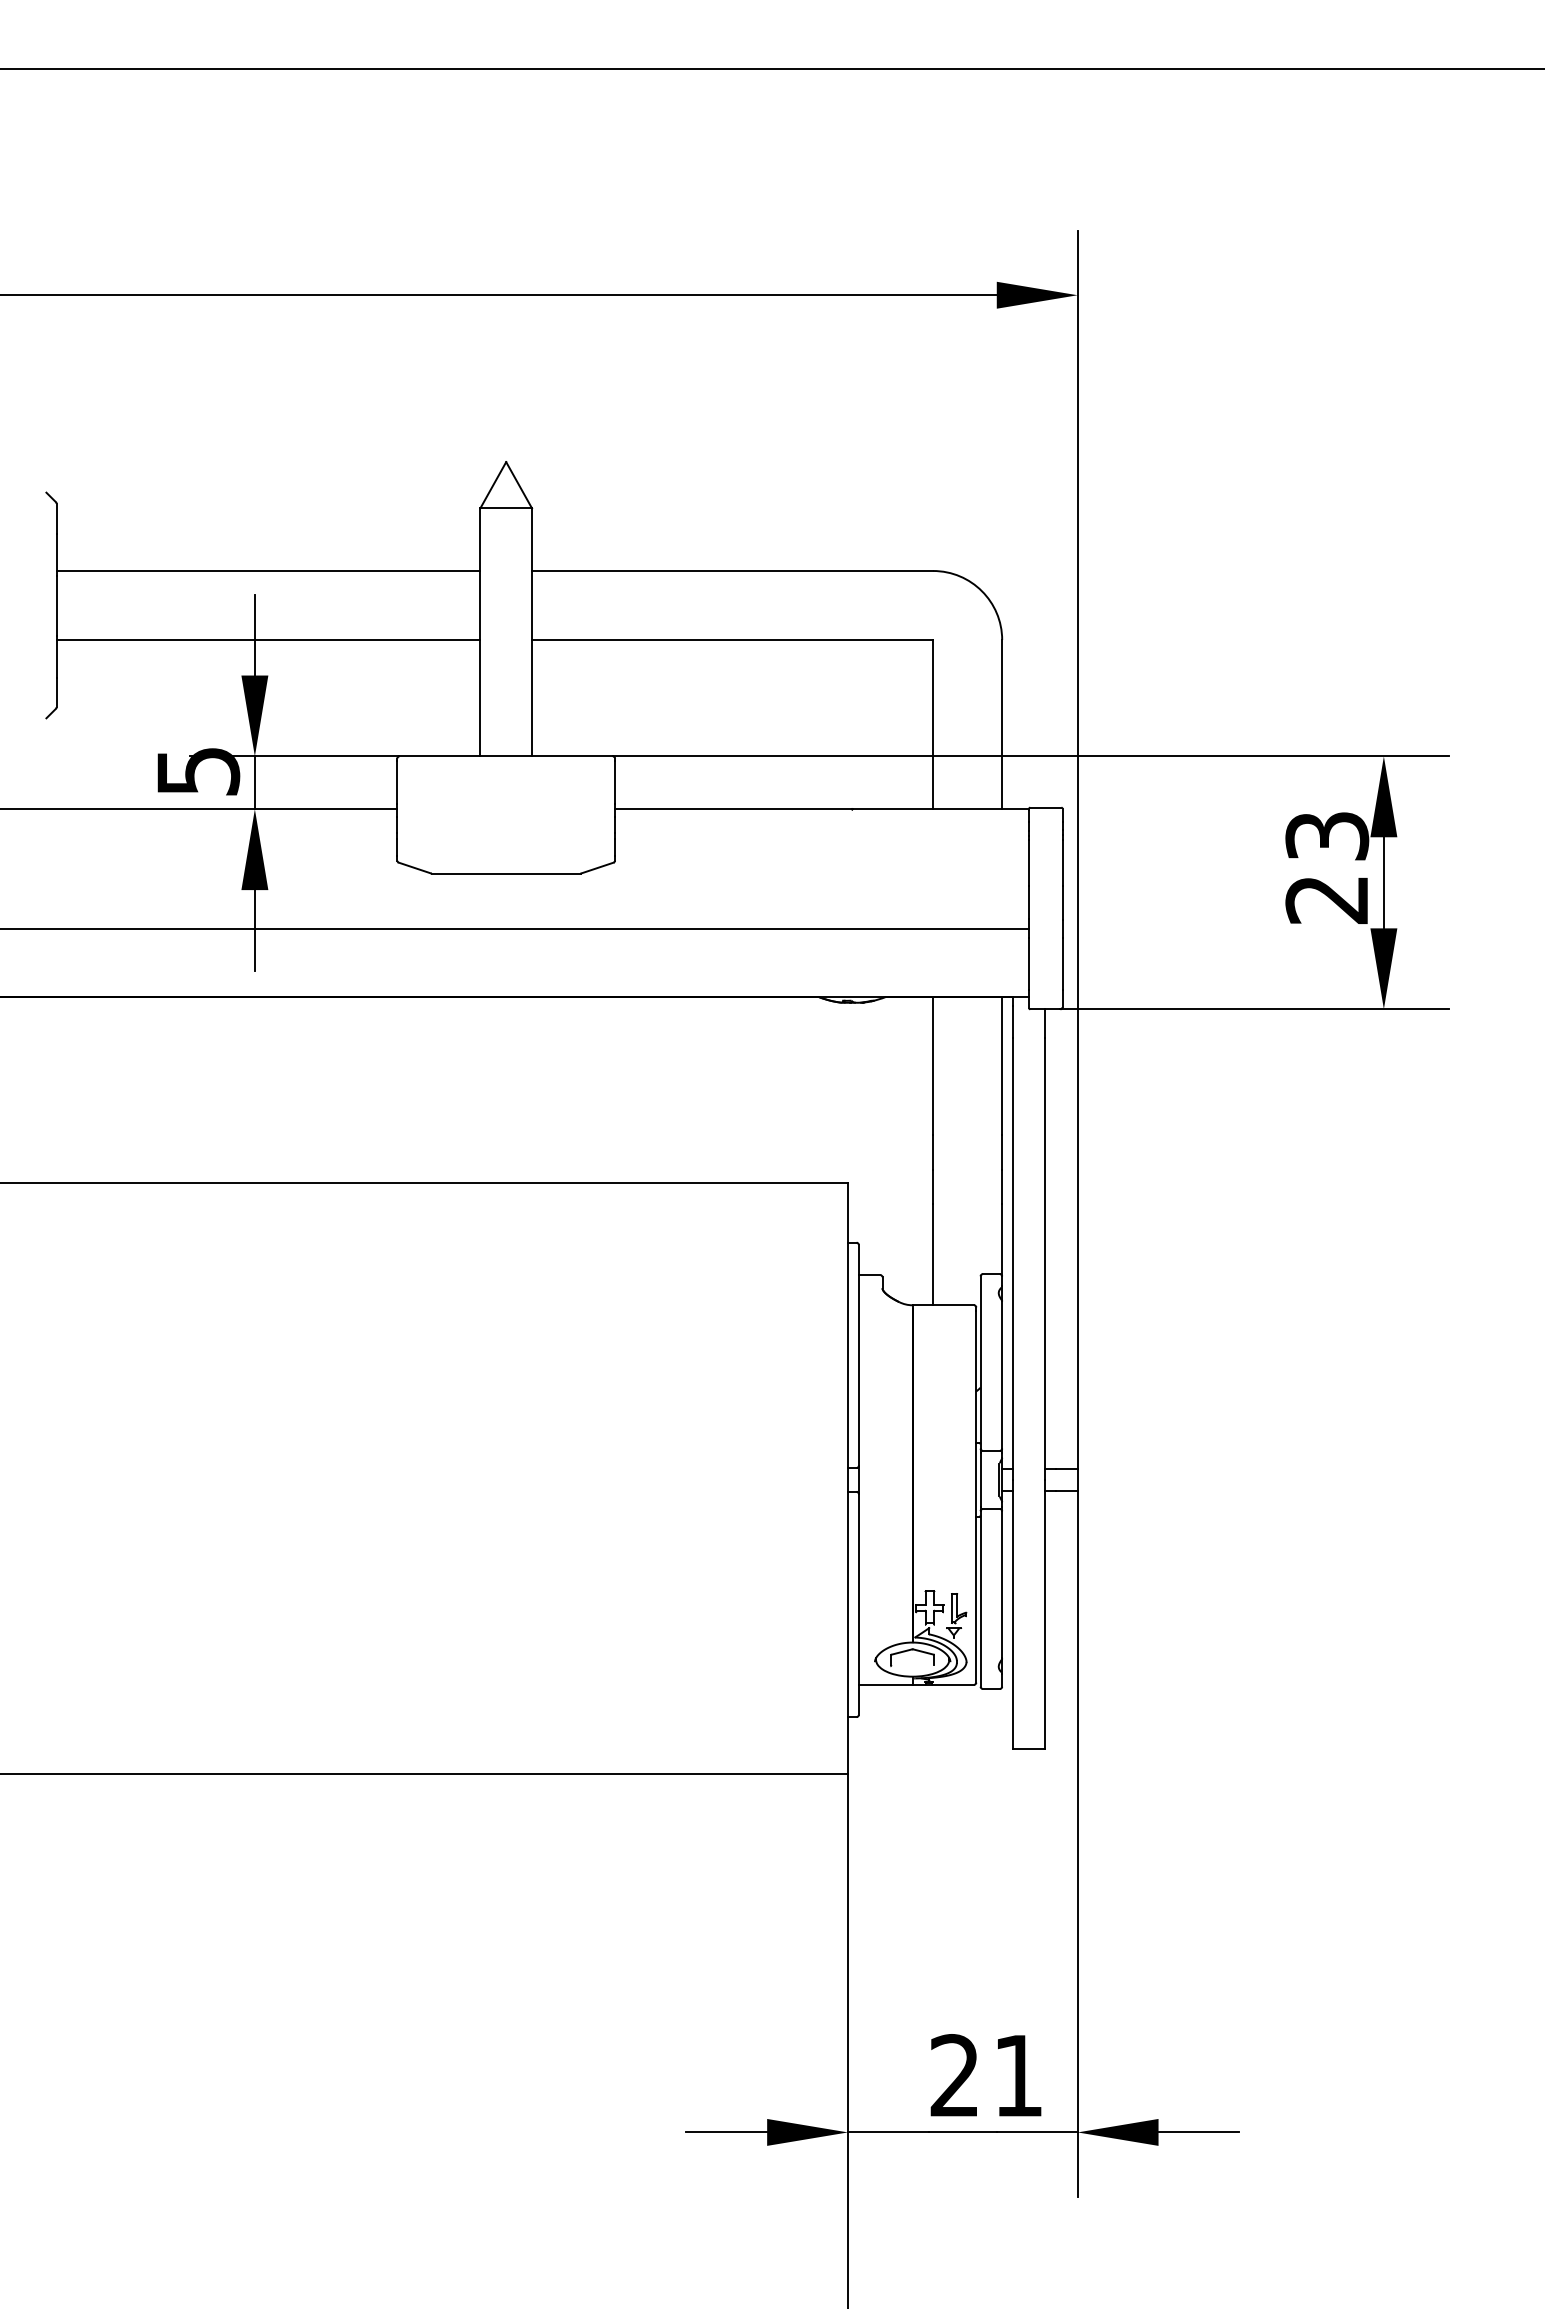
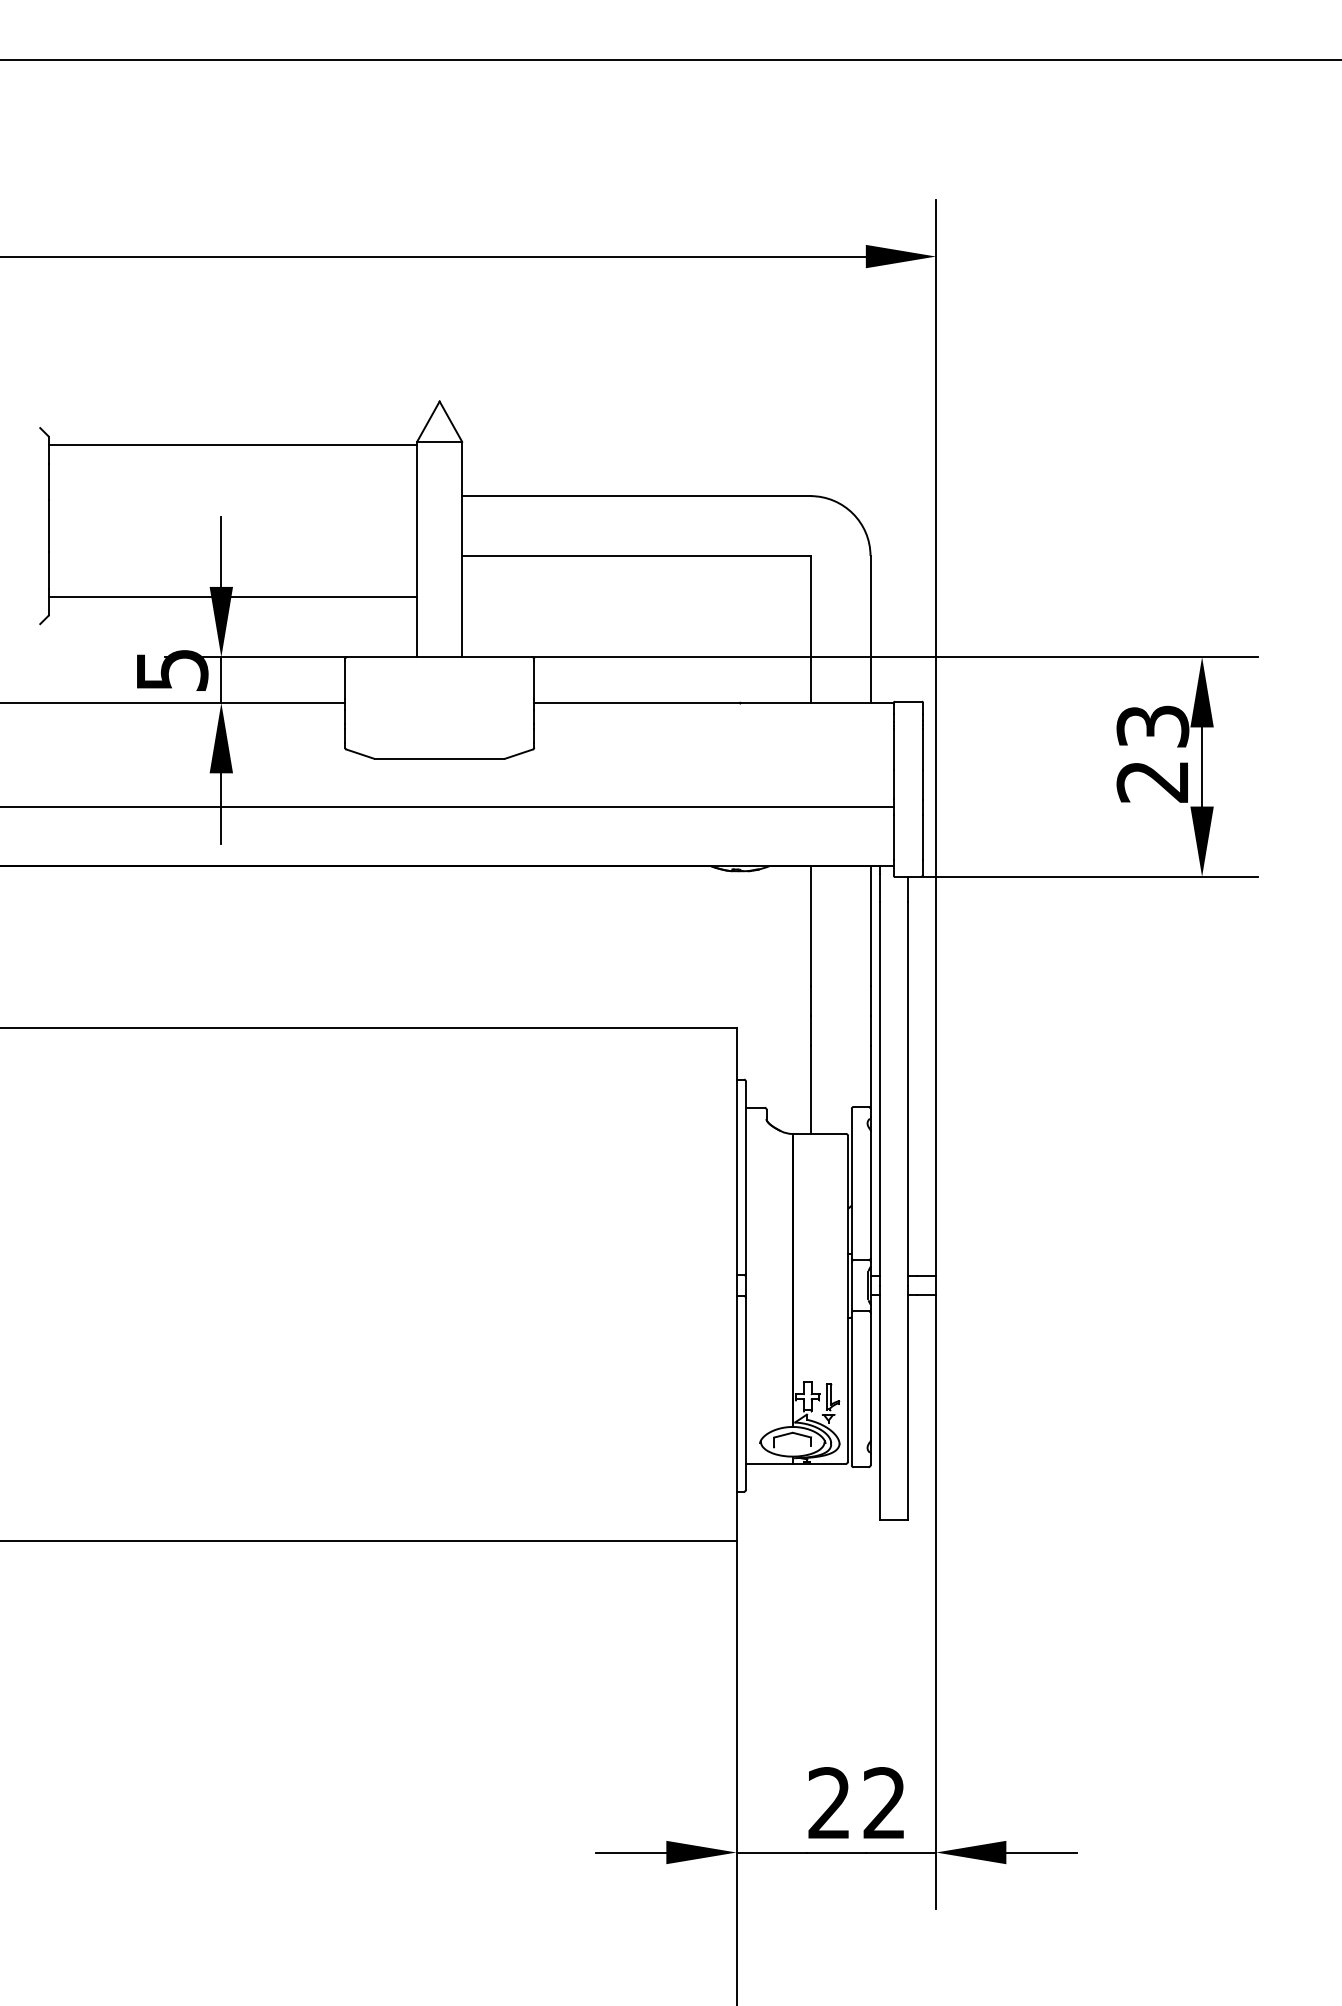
line: (268, 571) -> (233, 445), moved
line: (268, 640) -> (233, 597), moved
text: (1017, 2075) -> (883, 1803), 21 -> 22

